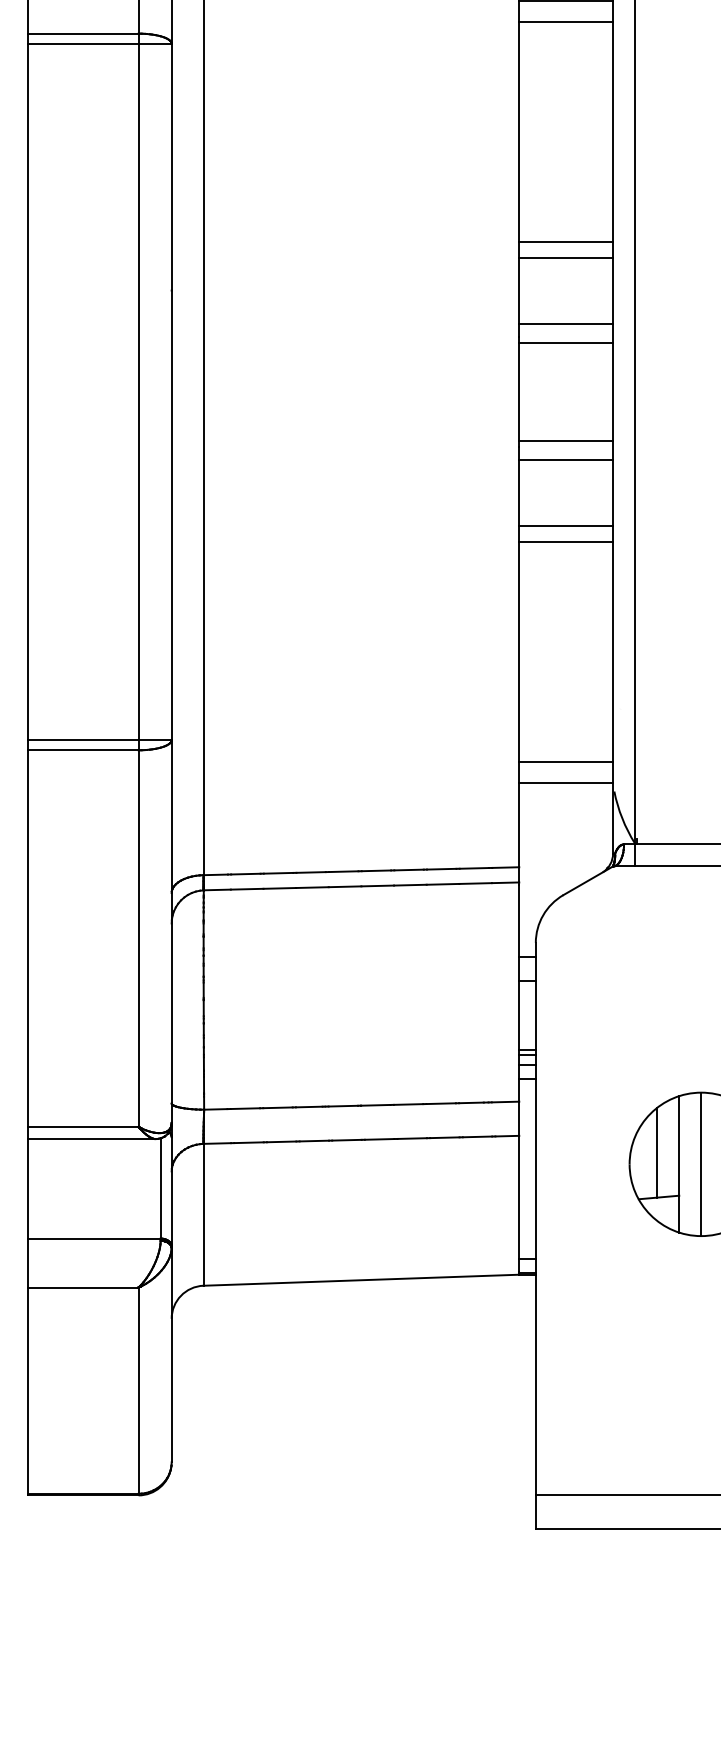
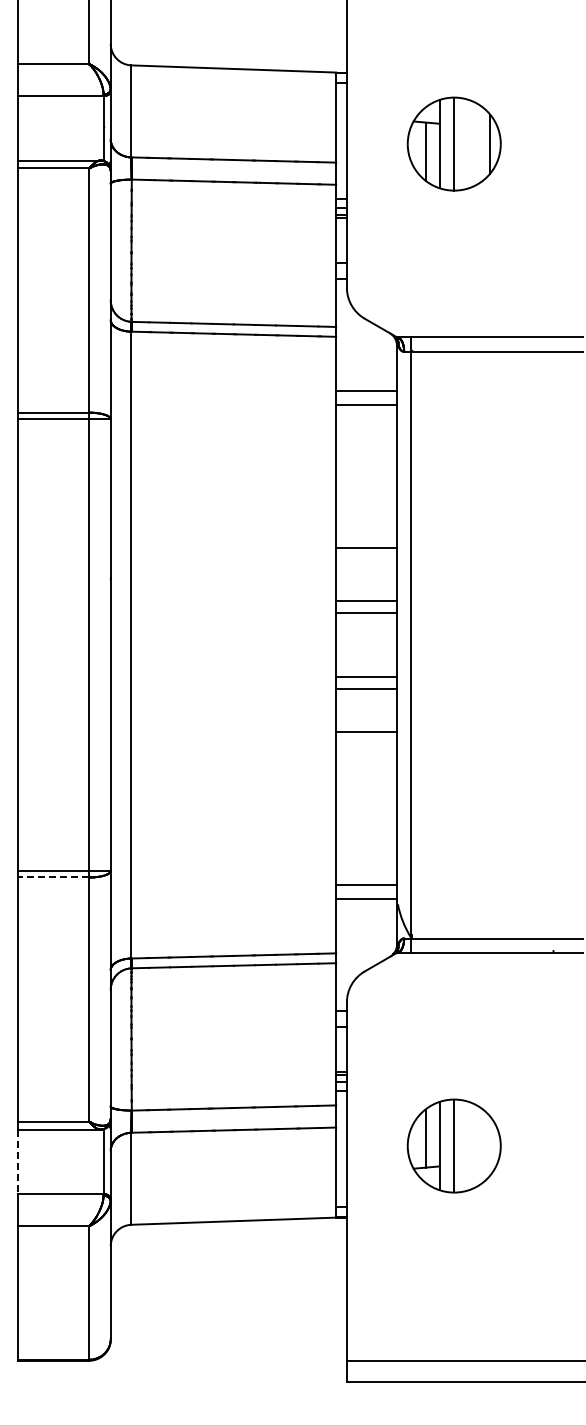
line: (566, 258) -> (366, 558), removed
line: (566, 542) -> (366, 742), removed
line: (83, 750) -> (53, 877), solid -> dashed
line: (27, 1189) -> (17, 1162), solid -> dashed

